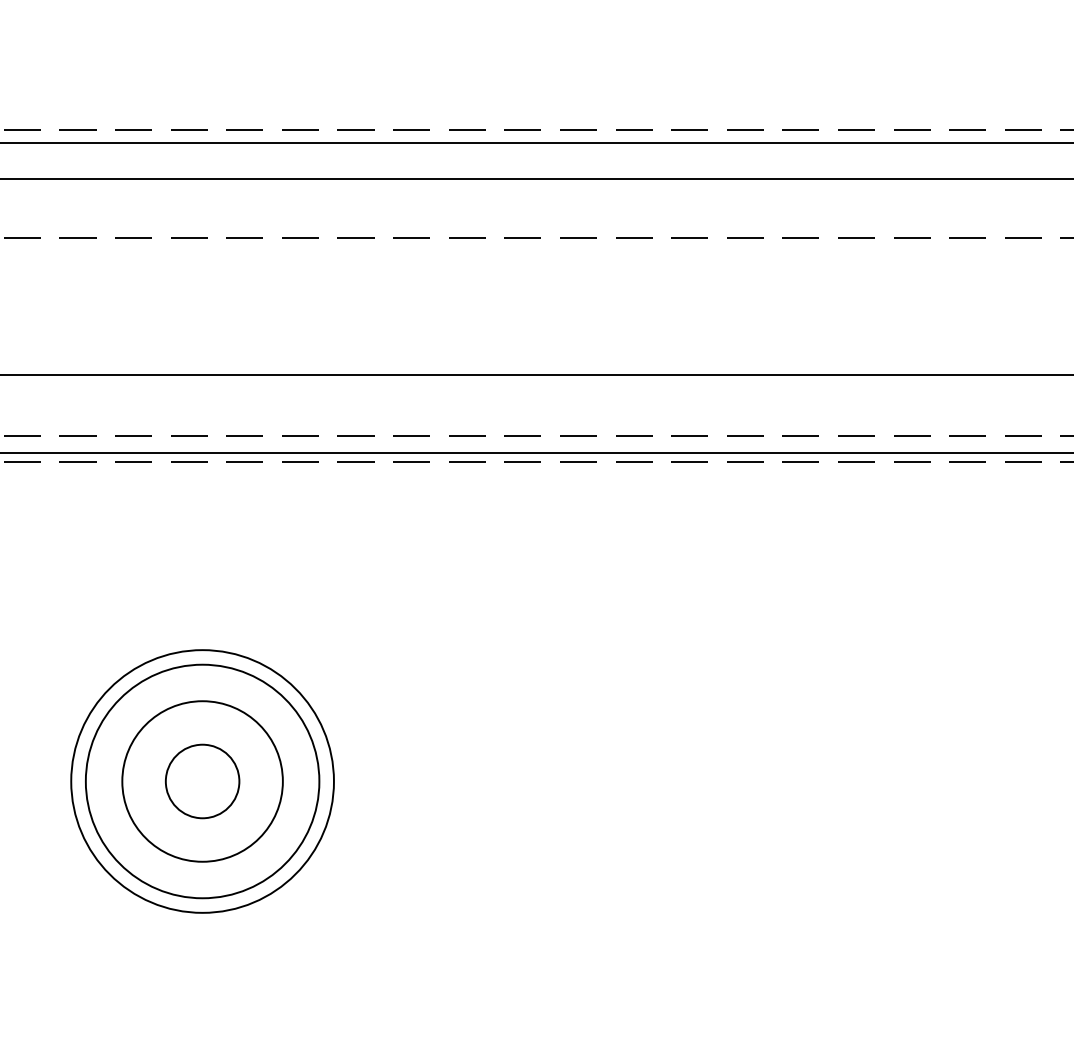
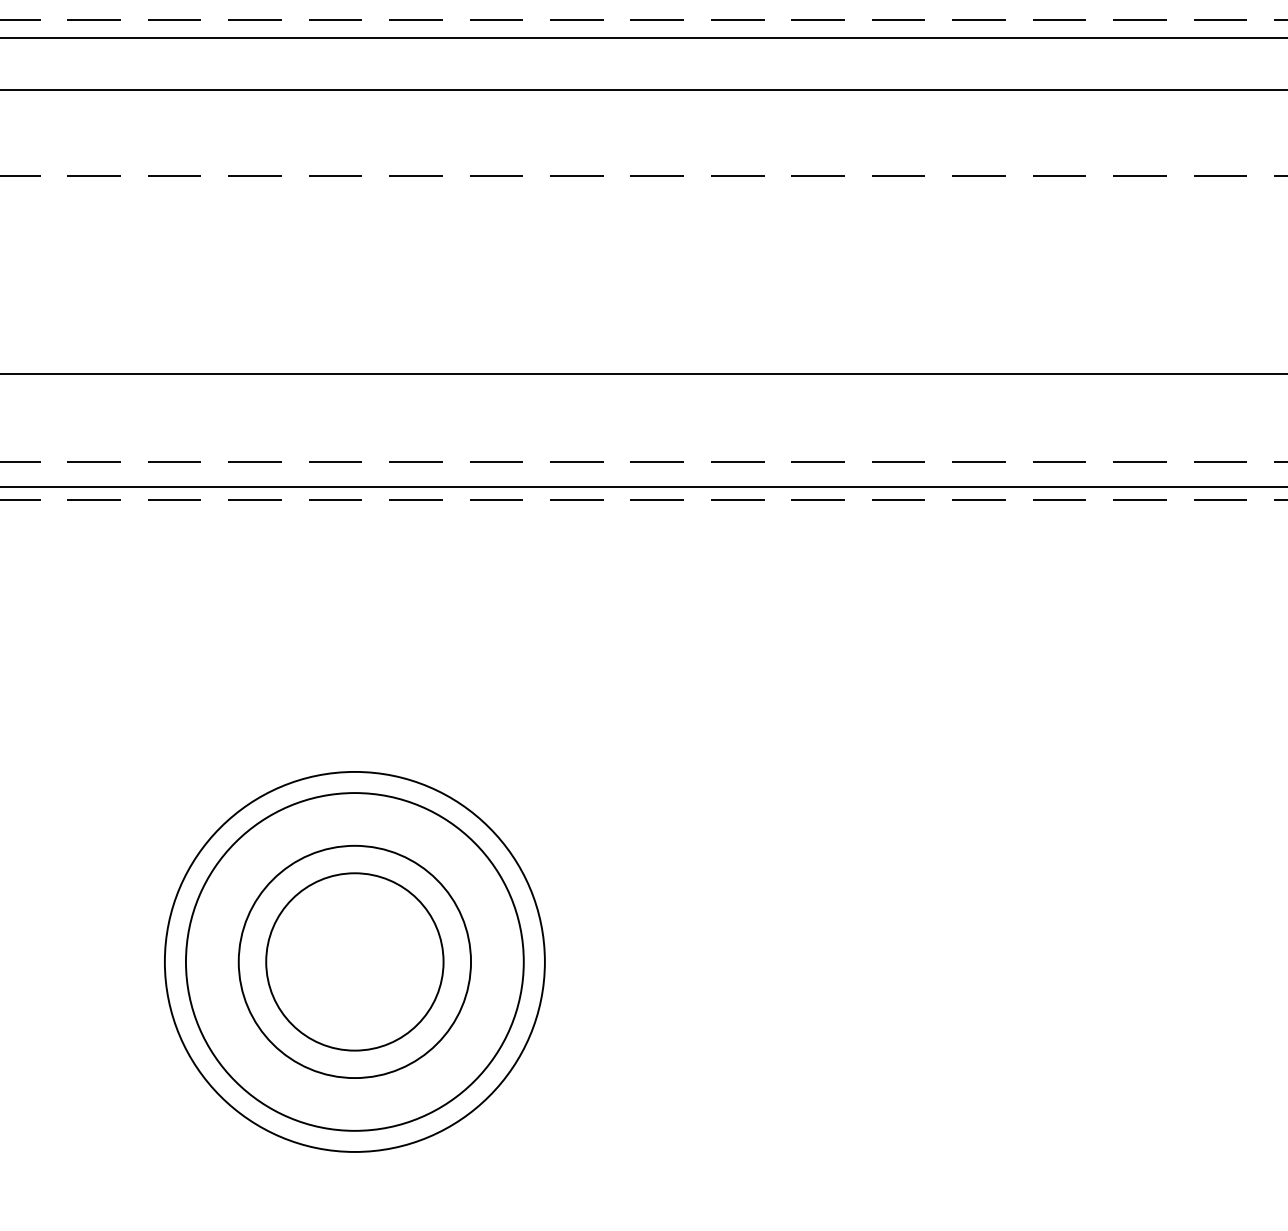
circle: (202, 781) -> (354, 961), size x1.67

